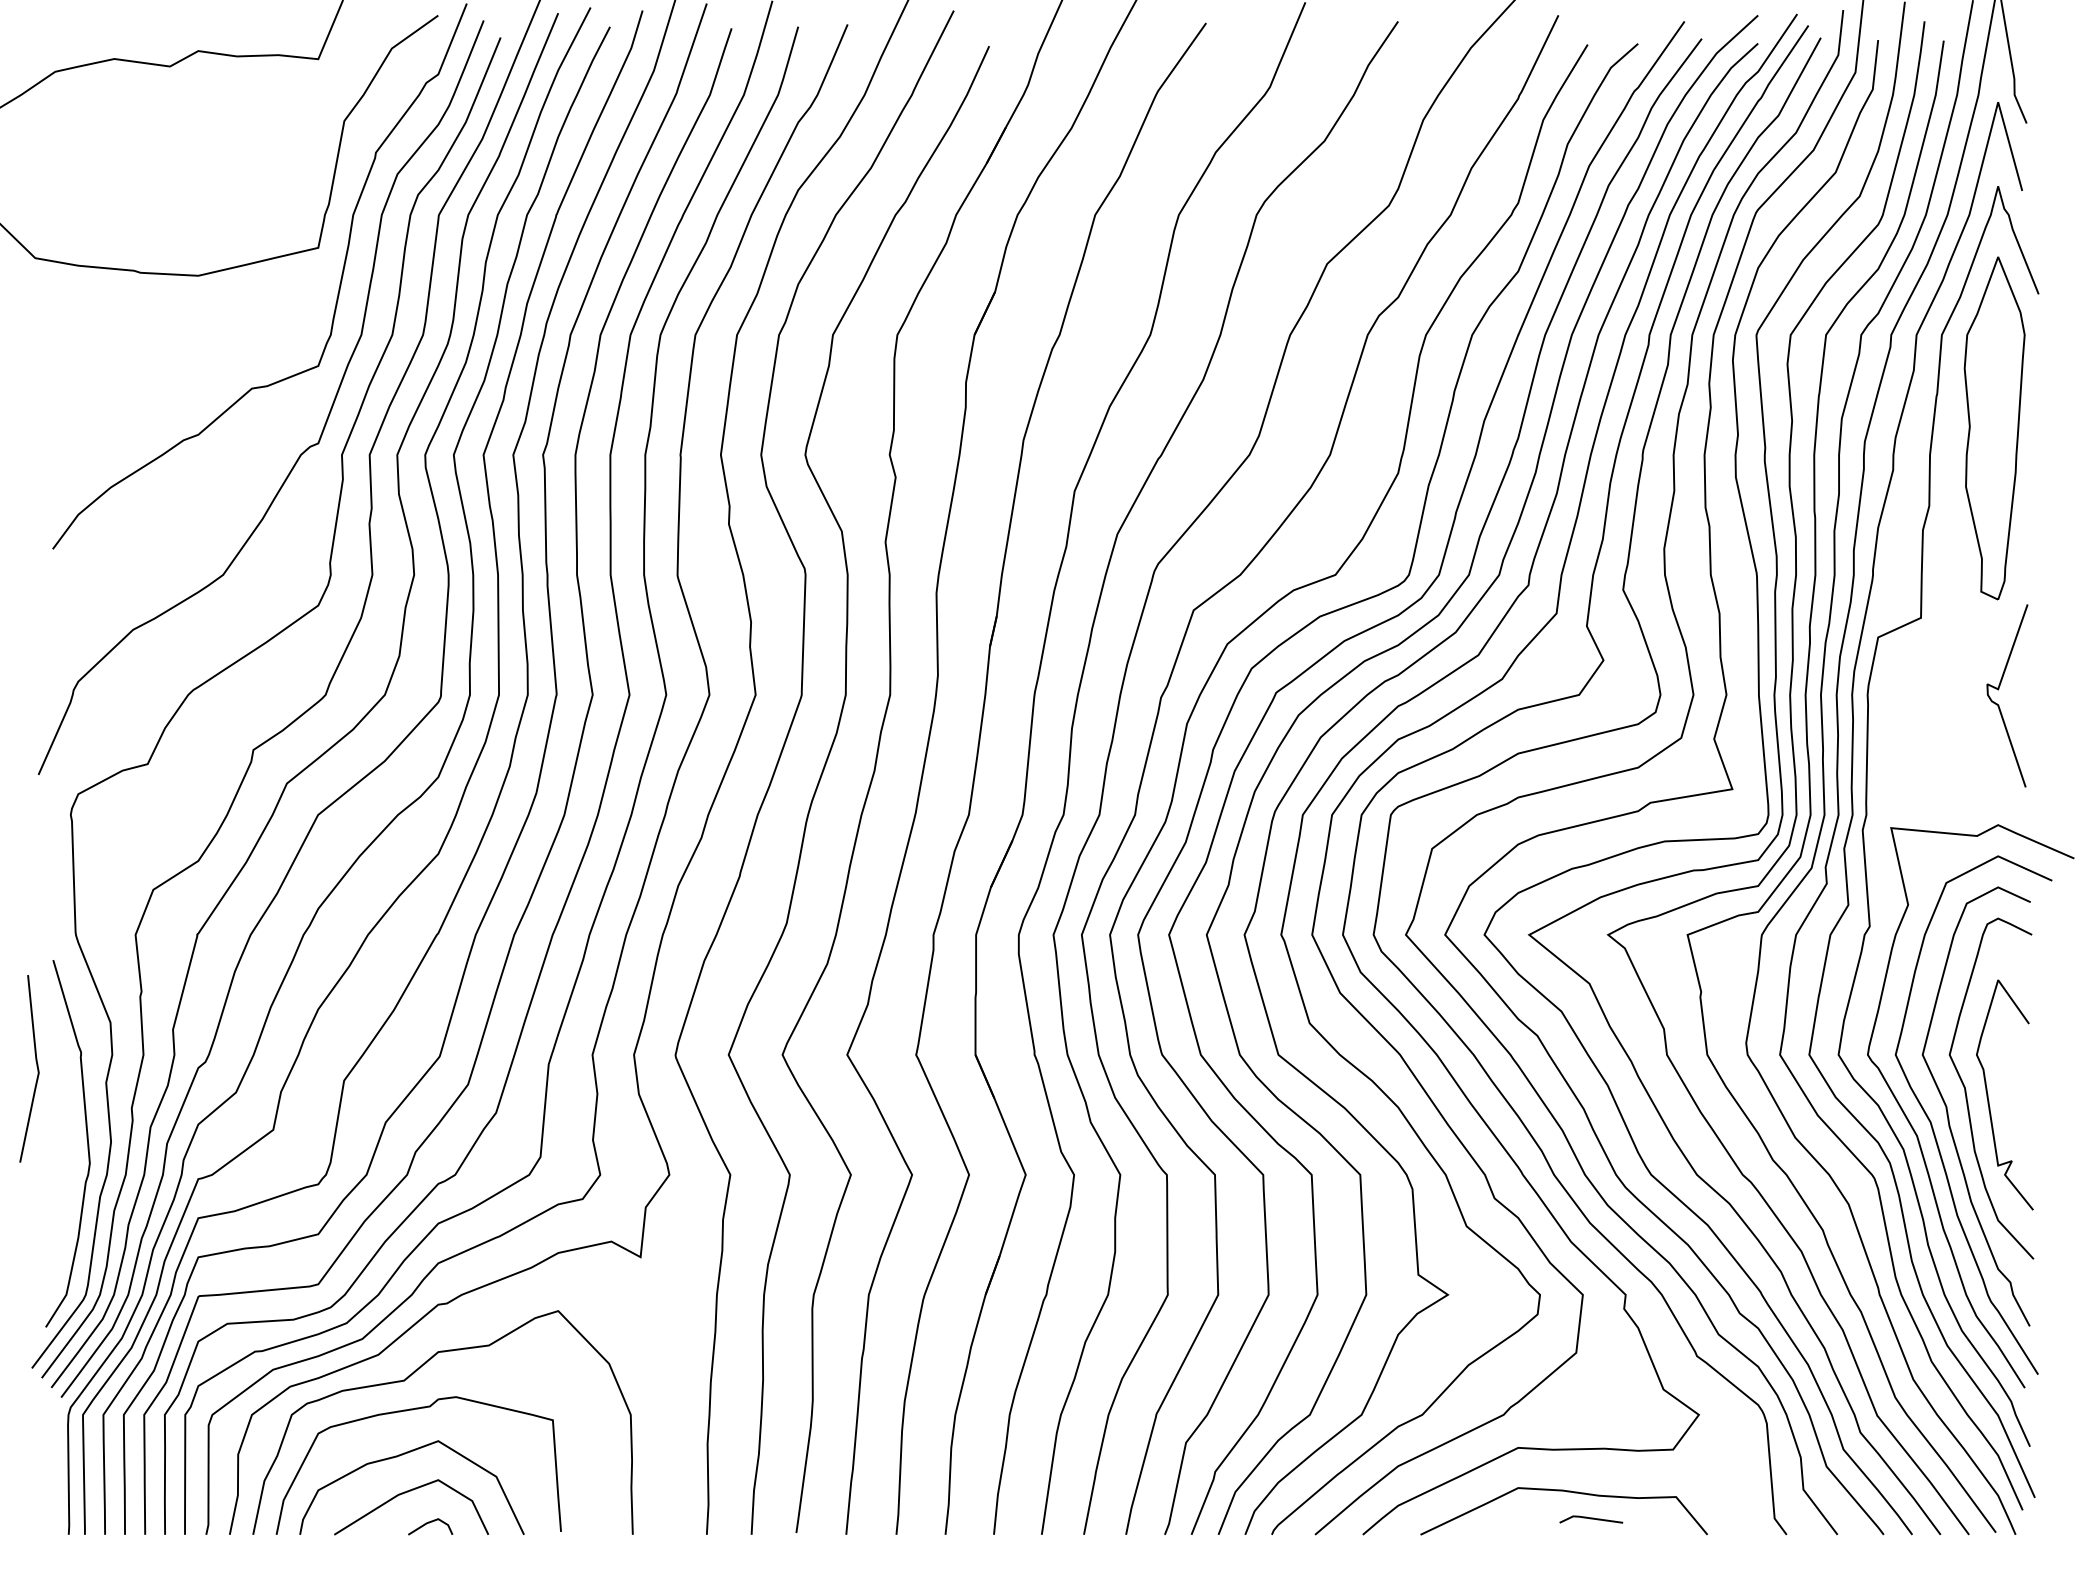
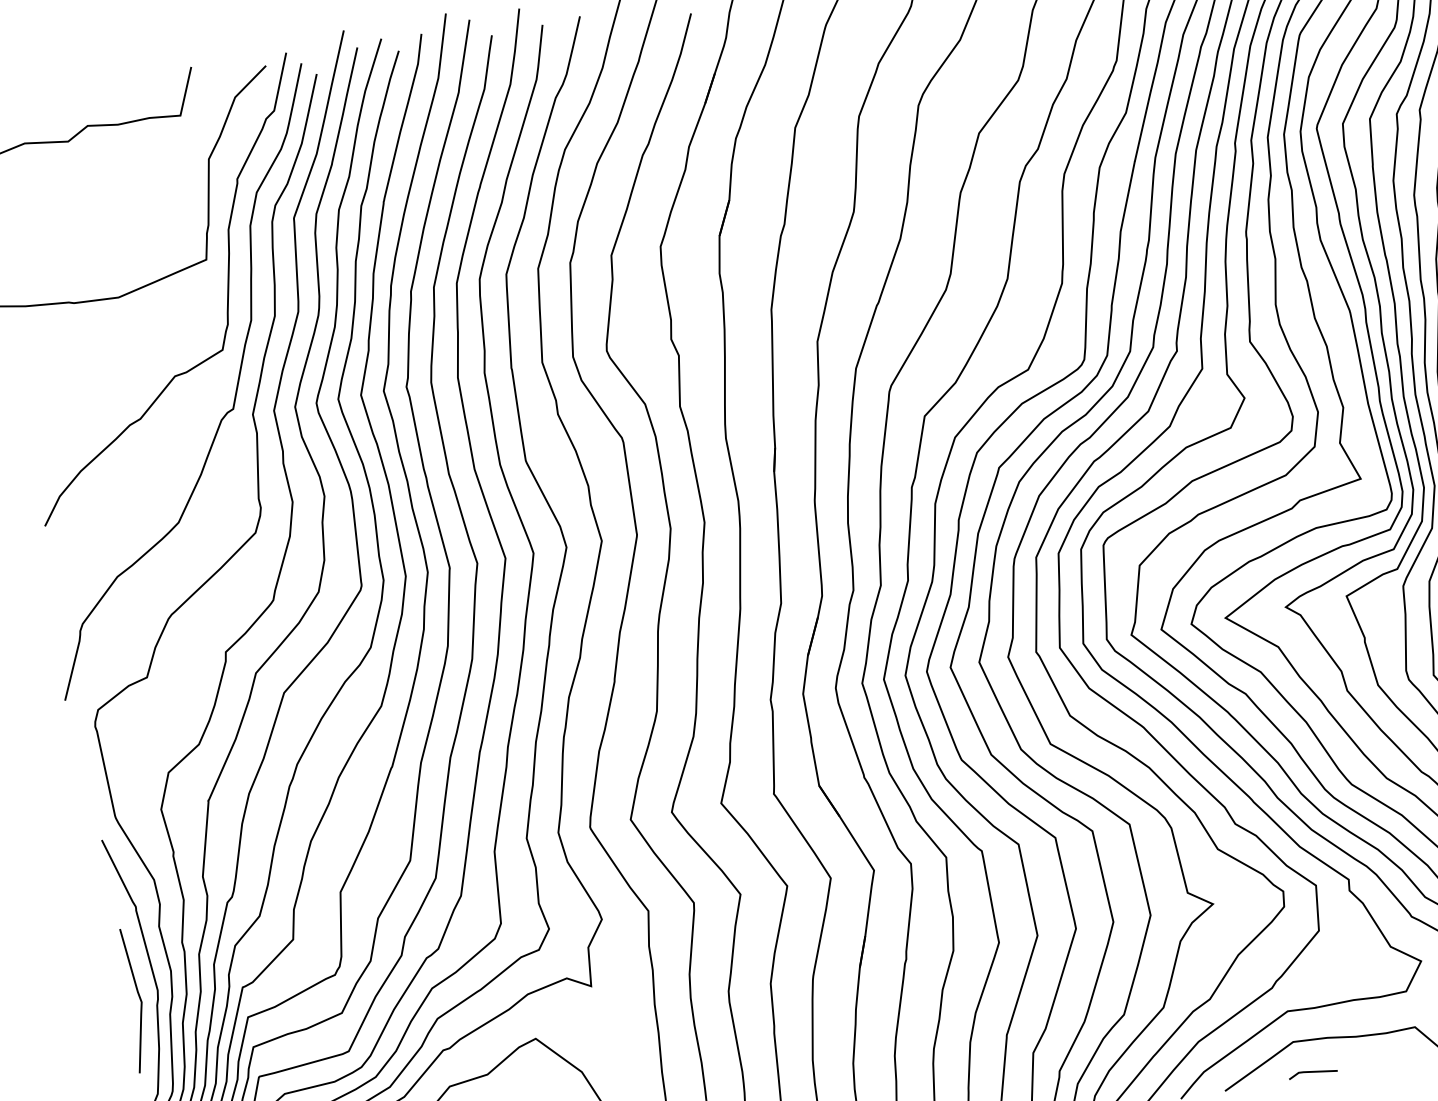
line: (36, 1066) -> (139, 997), moved
line: (1591, 1519) -> (1313, 1072), moved

